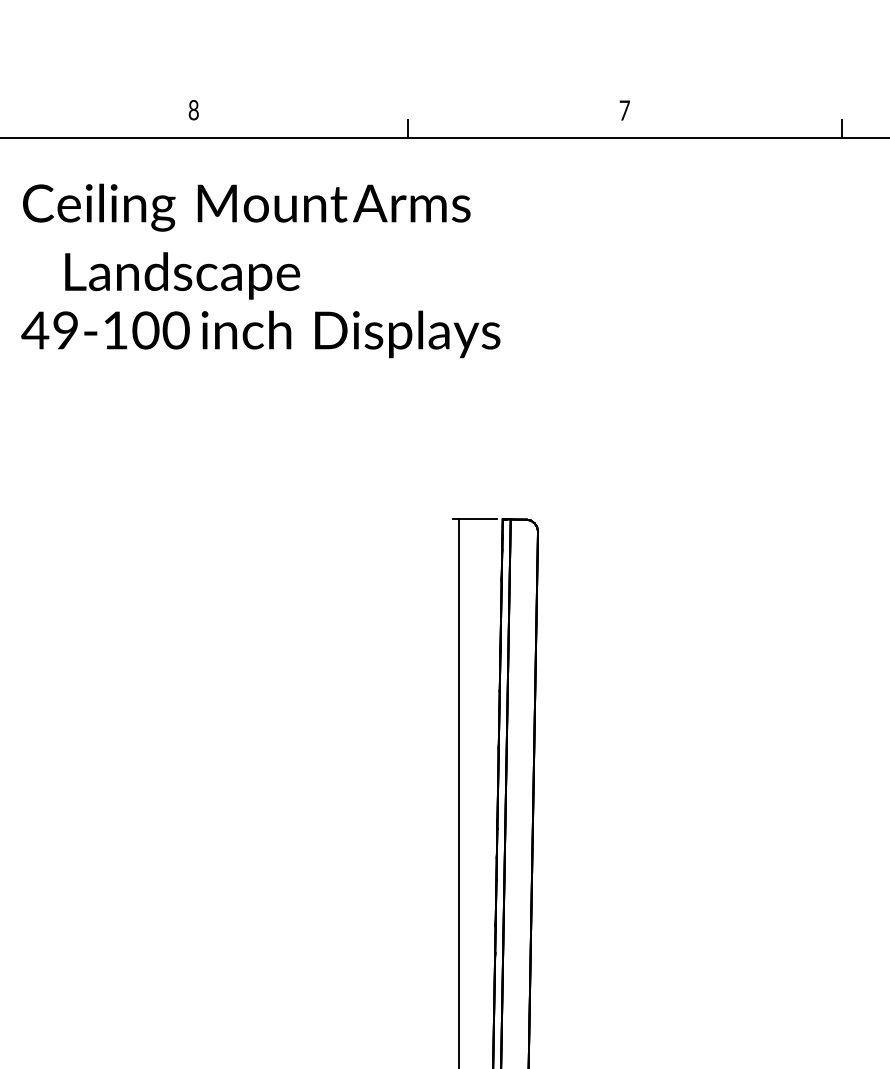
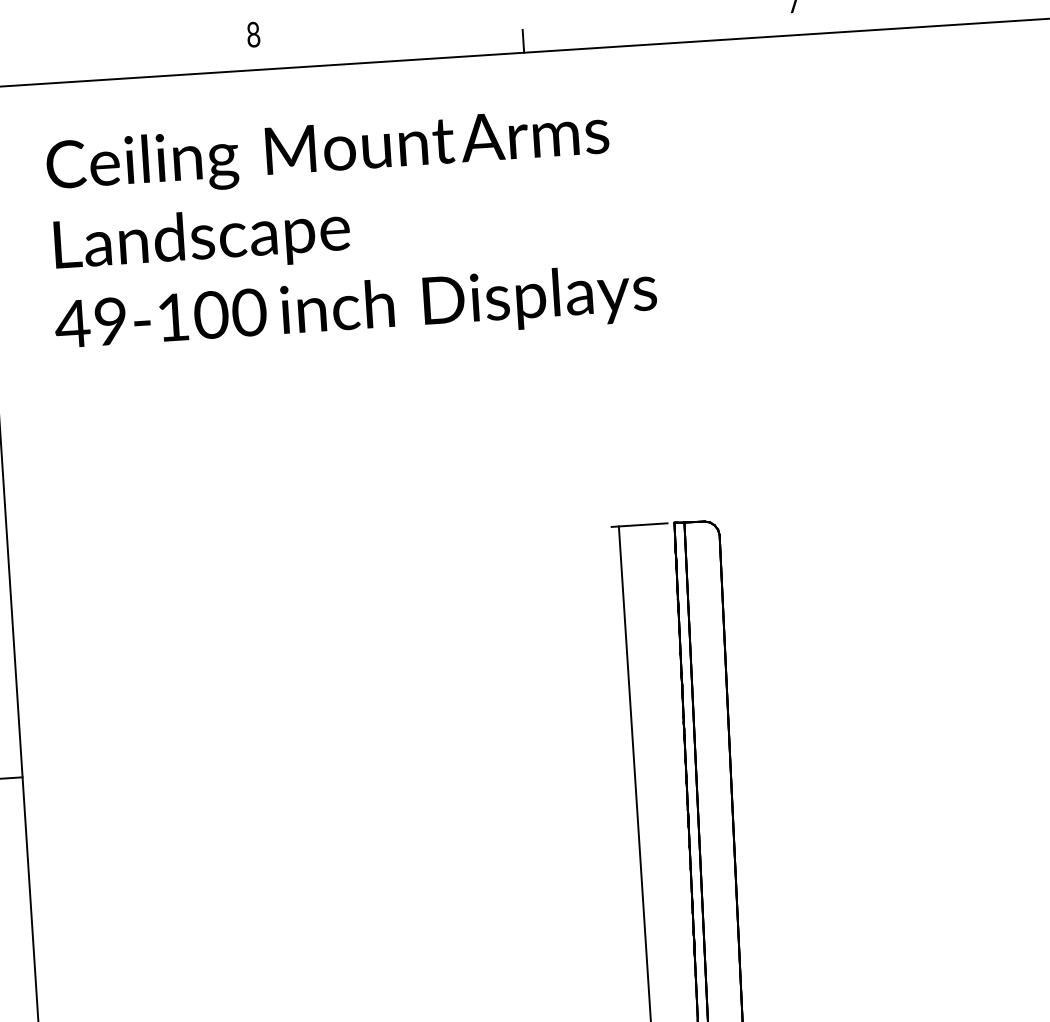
text: (182, 275) -> (202, 240), moved

